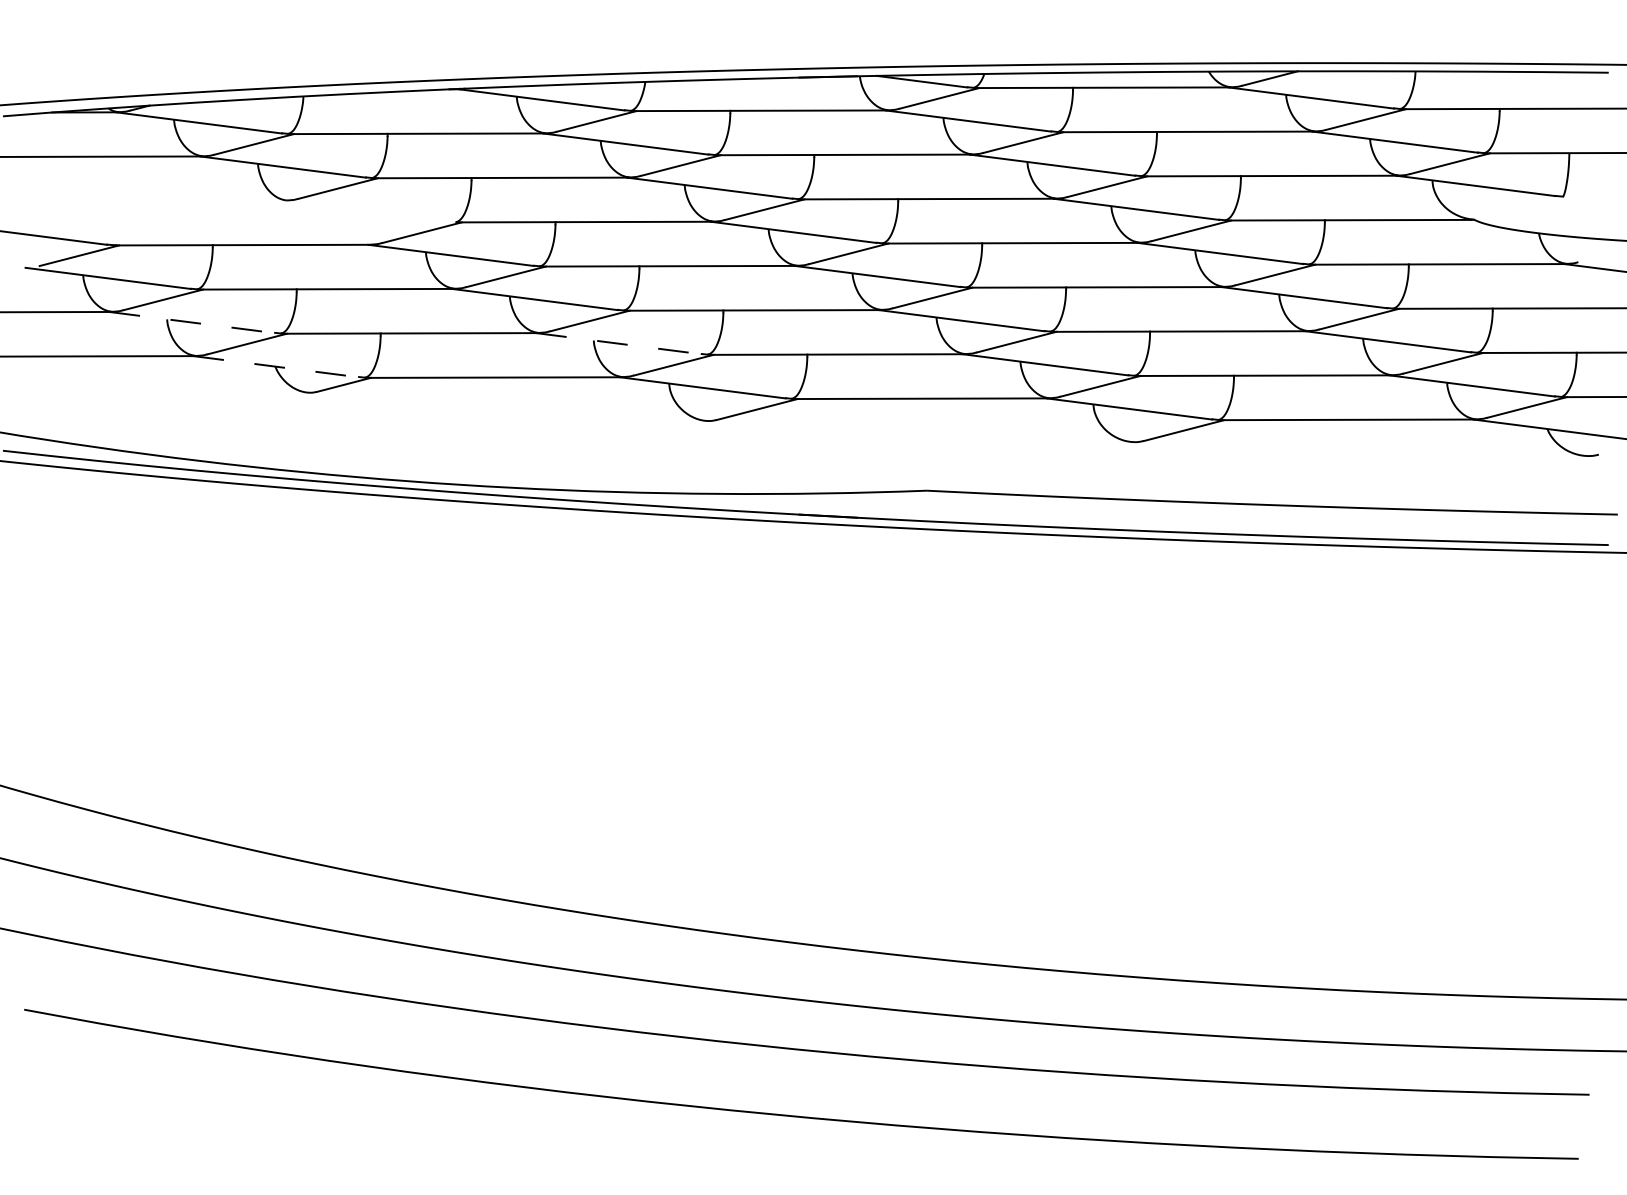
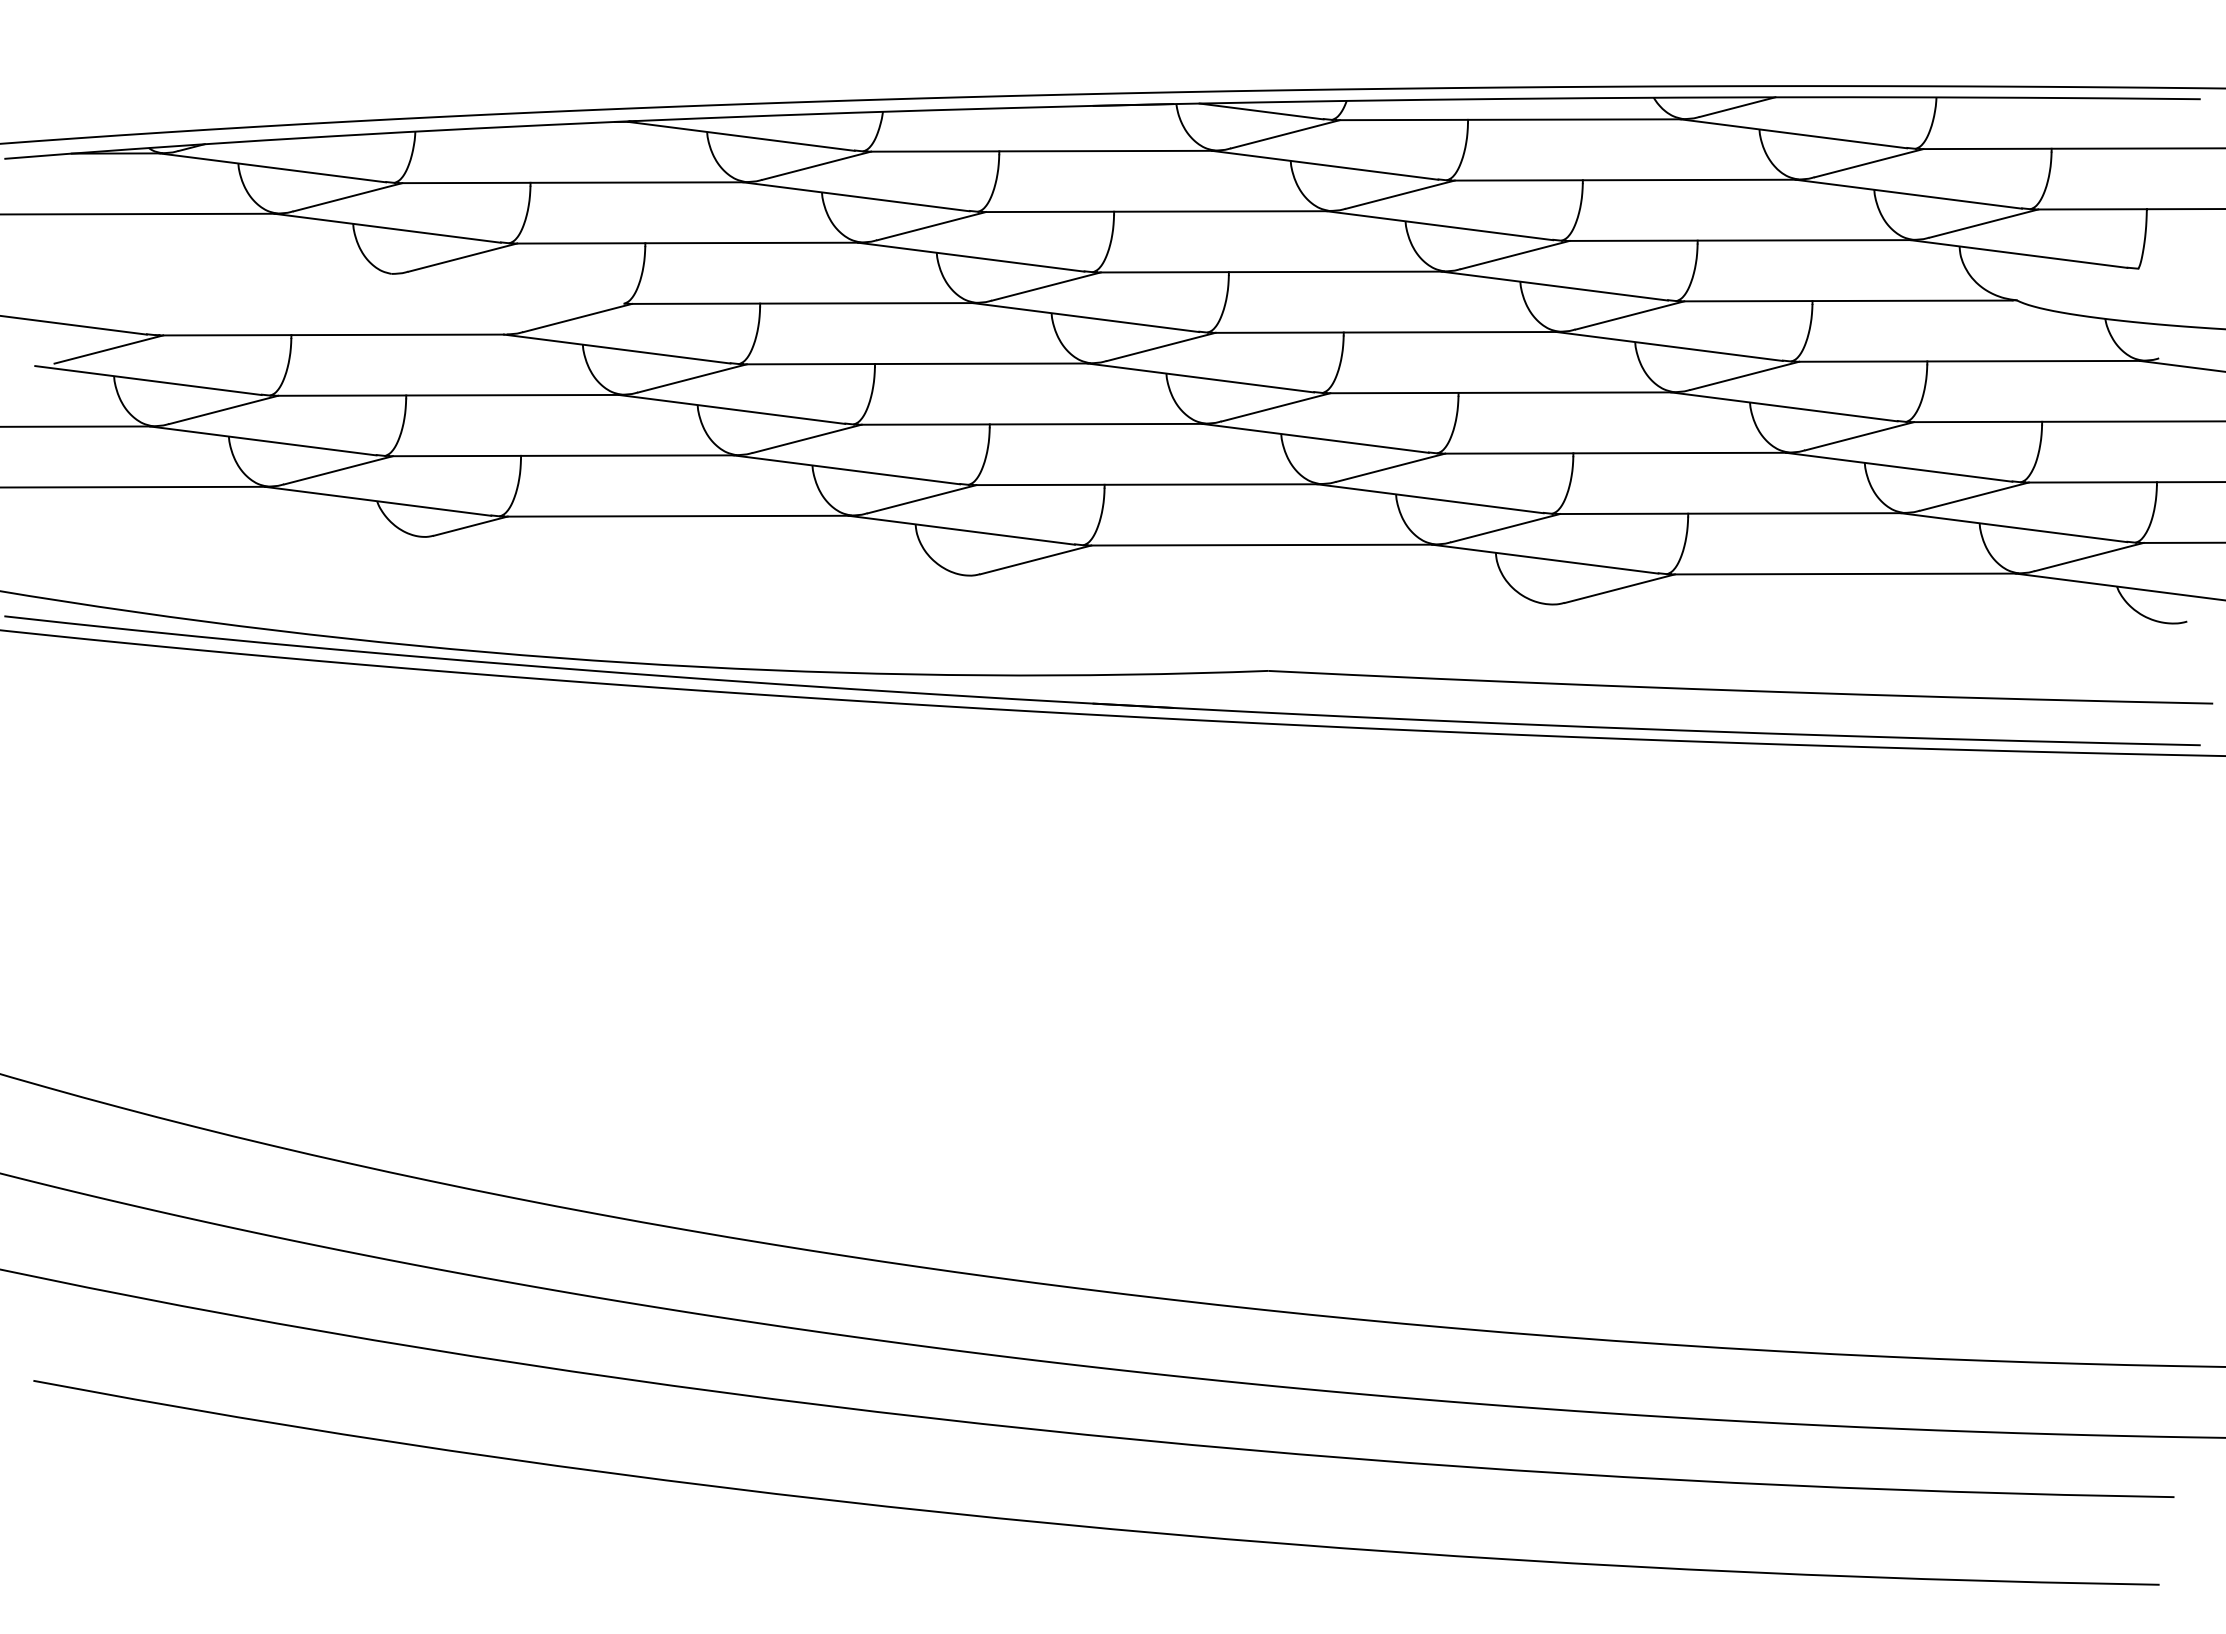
line: (192, 322) -> (263, 441), dashed -> solid
line: (619, 343) -> (847, 469), dashed -> solid
line: (276, 366) -> (378, 501), dashed -> solid

